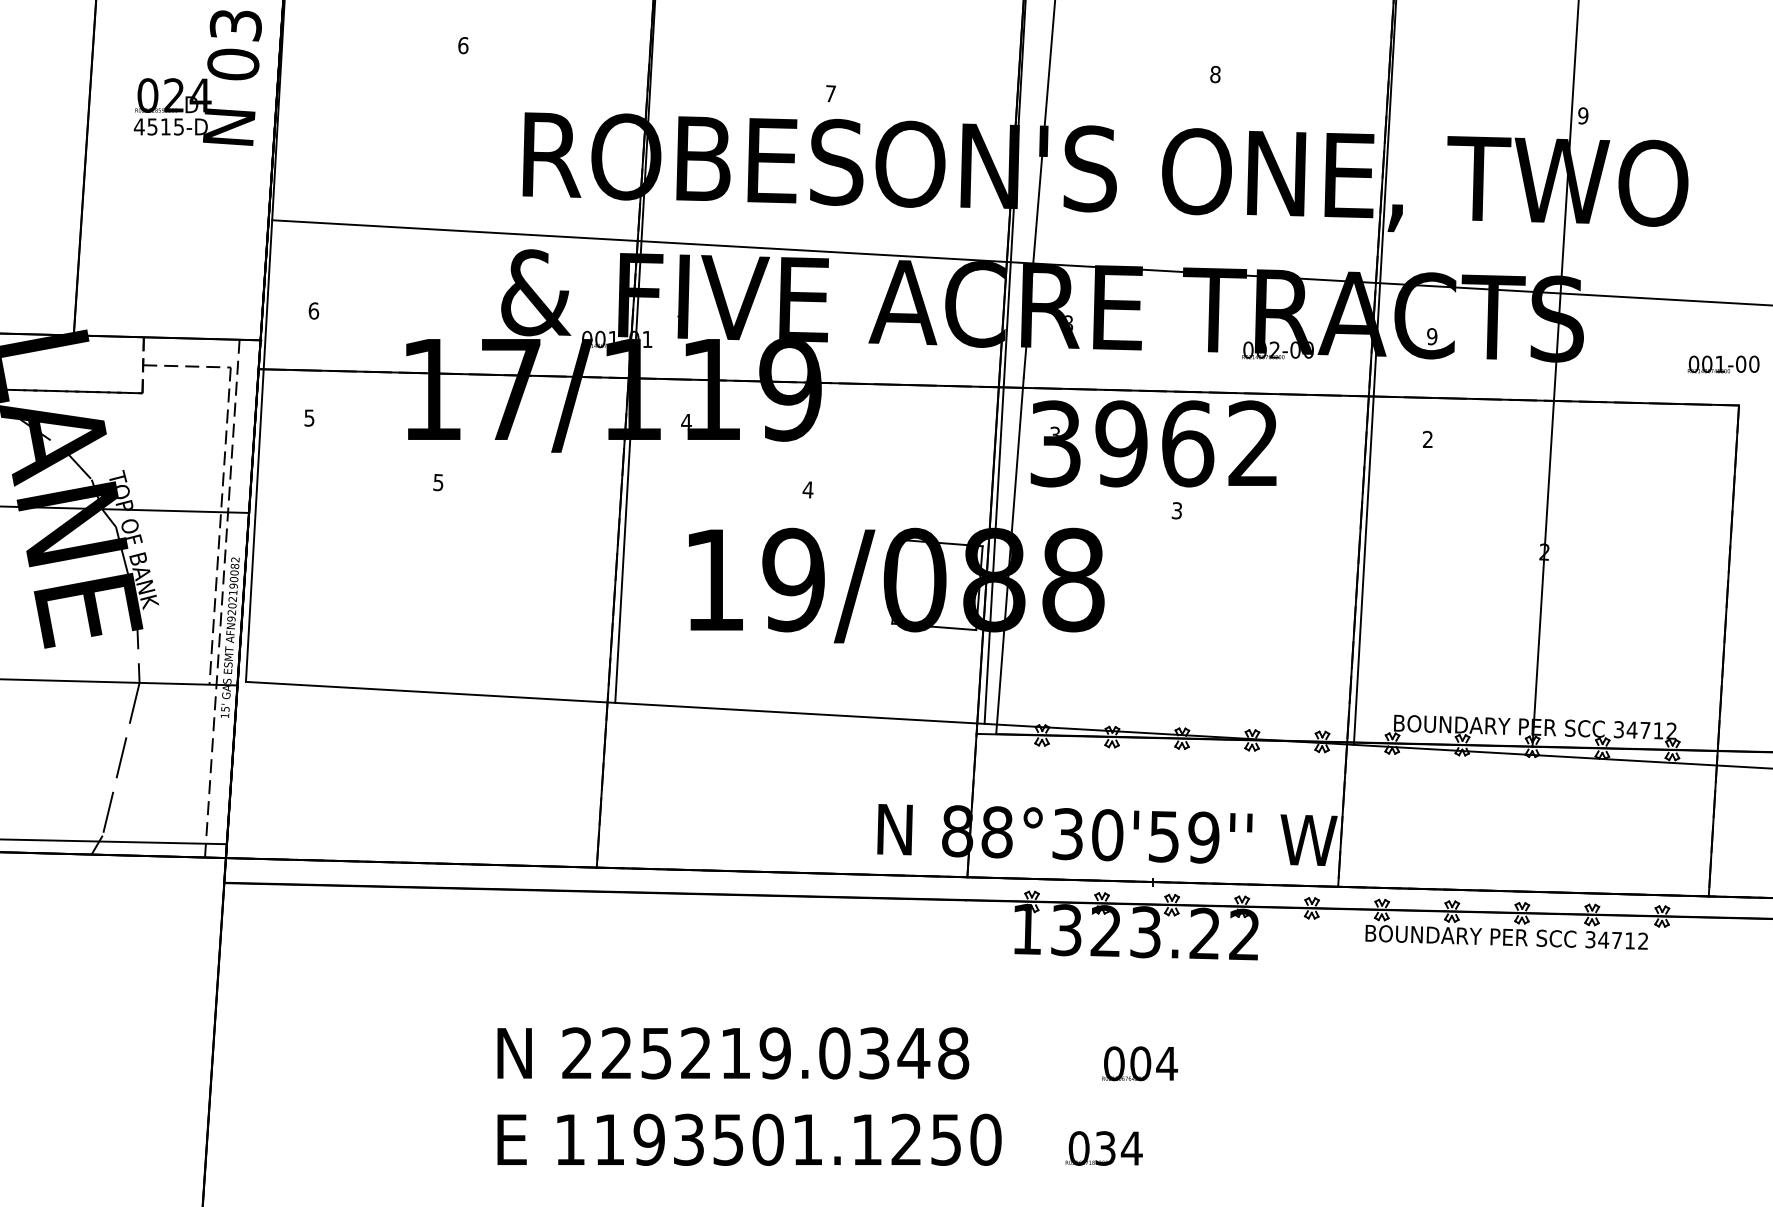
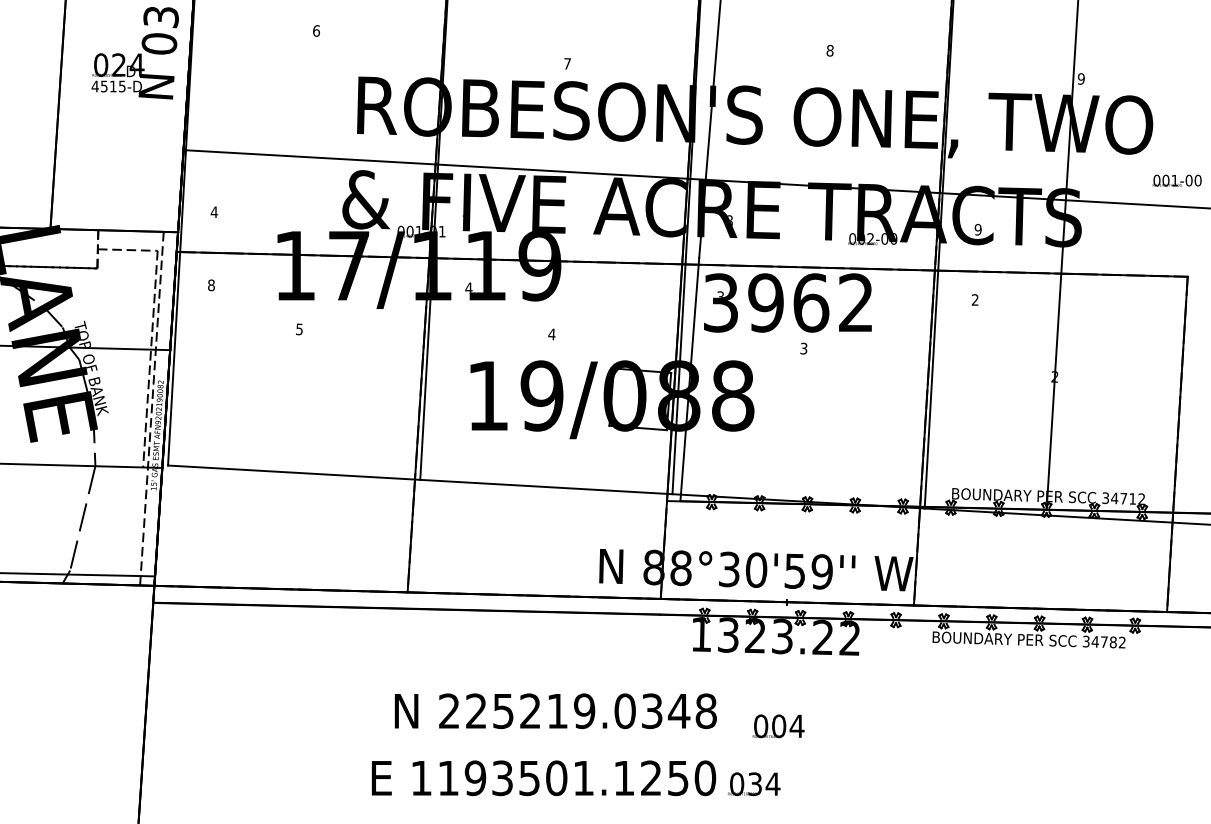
text: (313, 311) -> (214, 212), 6 -> 4
text: (1722, 364) -> (1176, 180), moved
text: (309, 418) -> (211, 285), 5 -> 8
text: (1628, 941) -> (1112, 642), 34712 -> 34782
text: (732, 1053) -> (555, 711), moved
text: (748, 1140) -> (543, 778), moved

